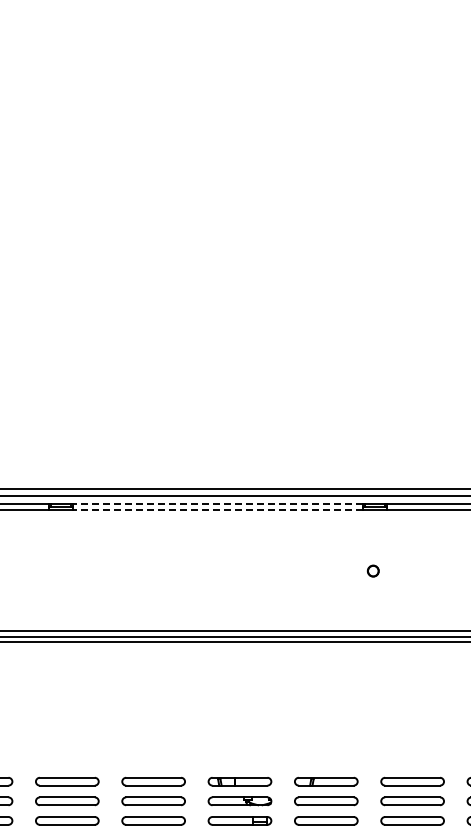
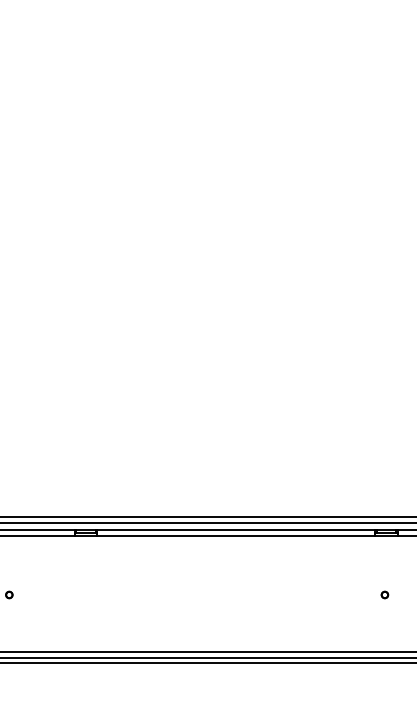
line: (217, 503) -> (235, 530), dashed -> solid
line: (217, 509) -> (235, 536), dashed -> solid
part: (373, 570) -> (385, 594), size x0.62

